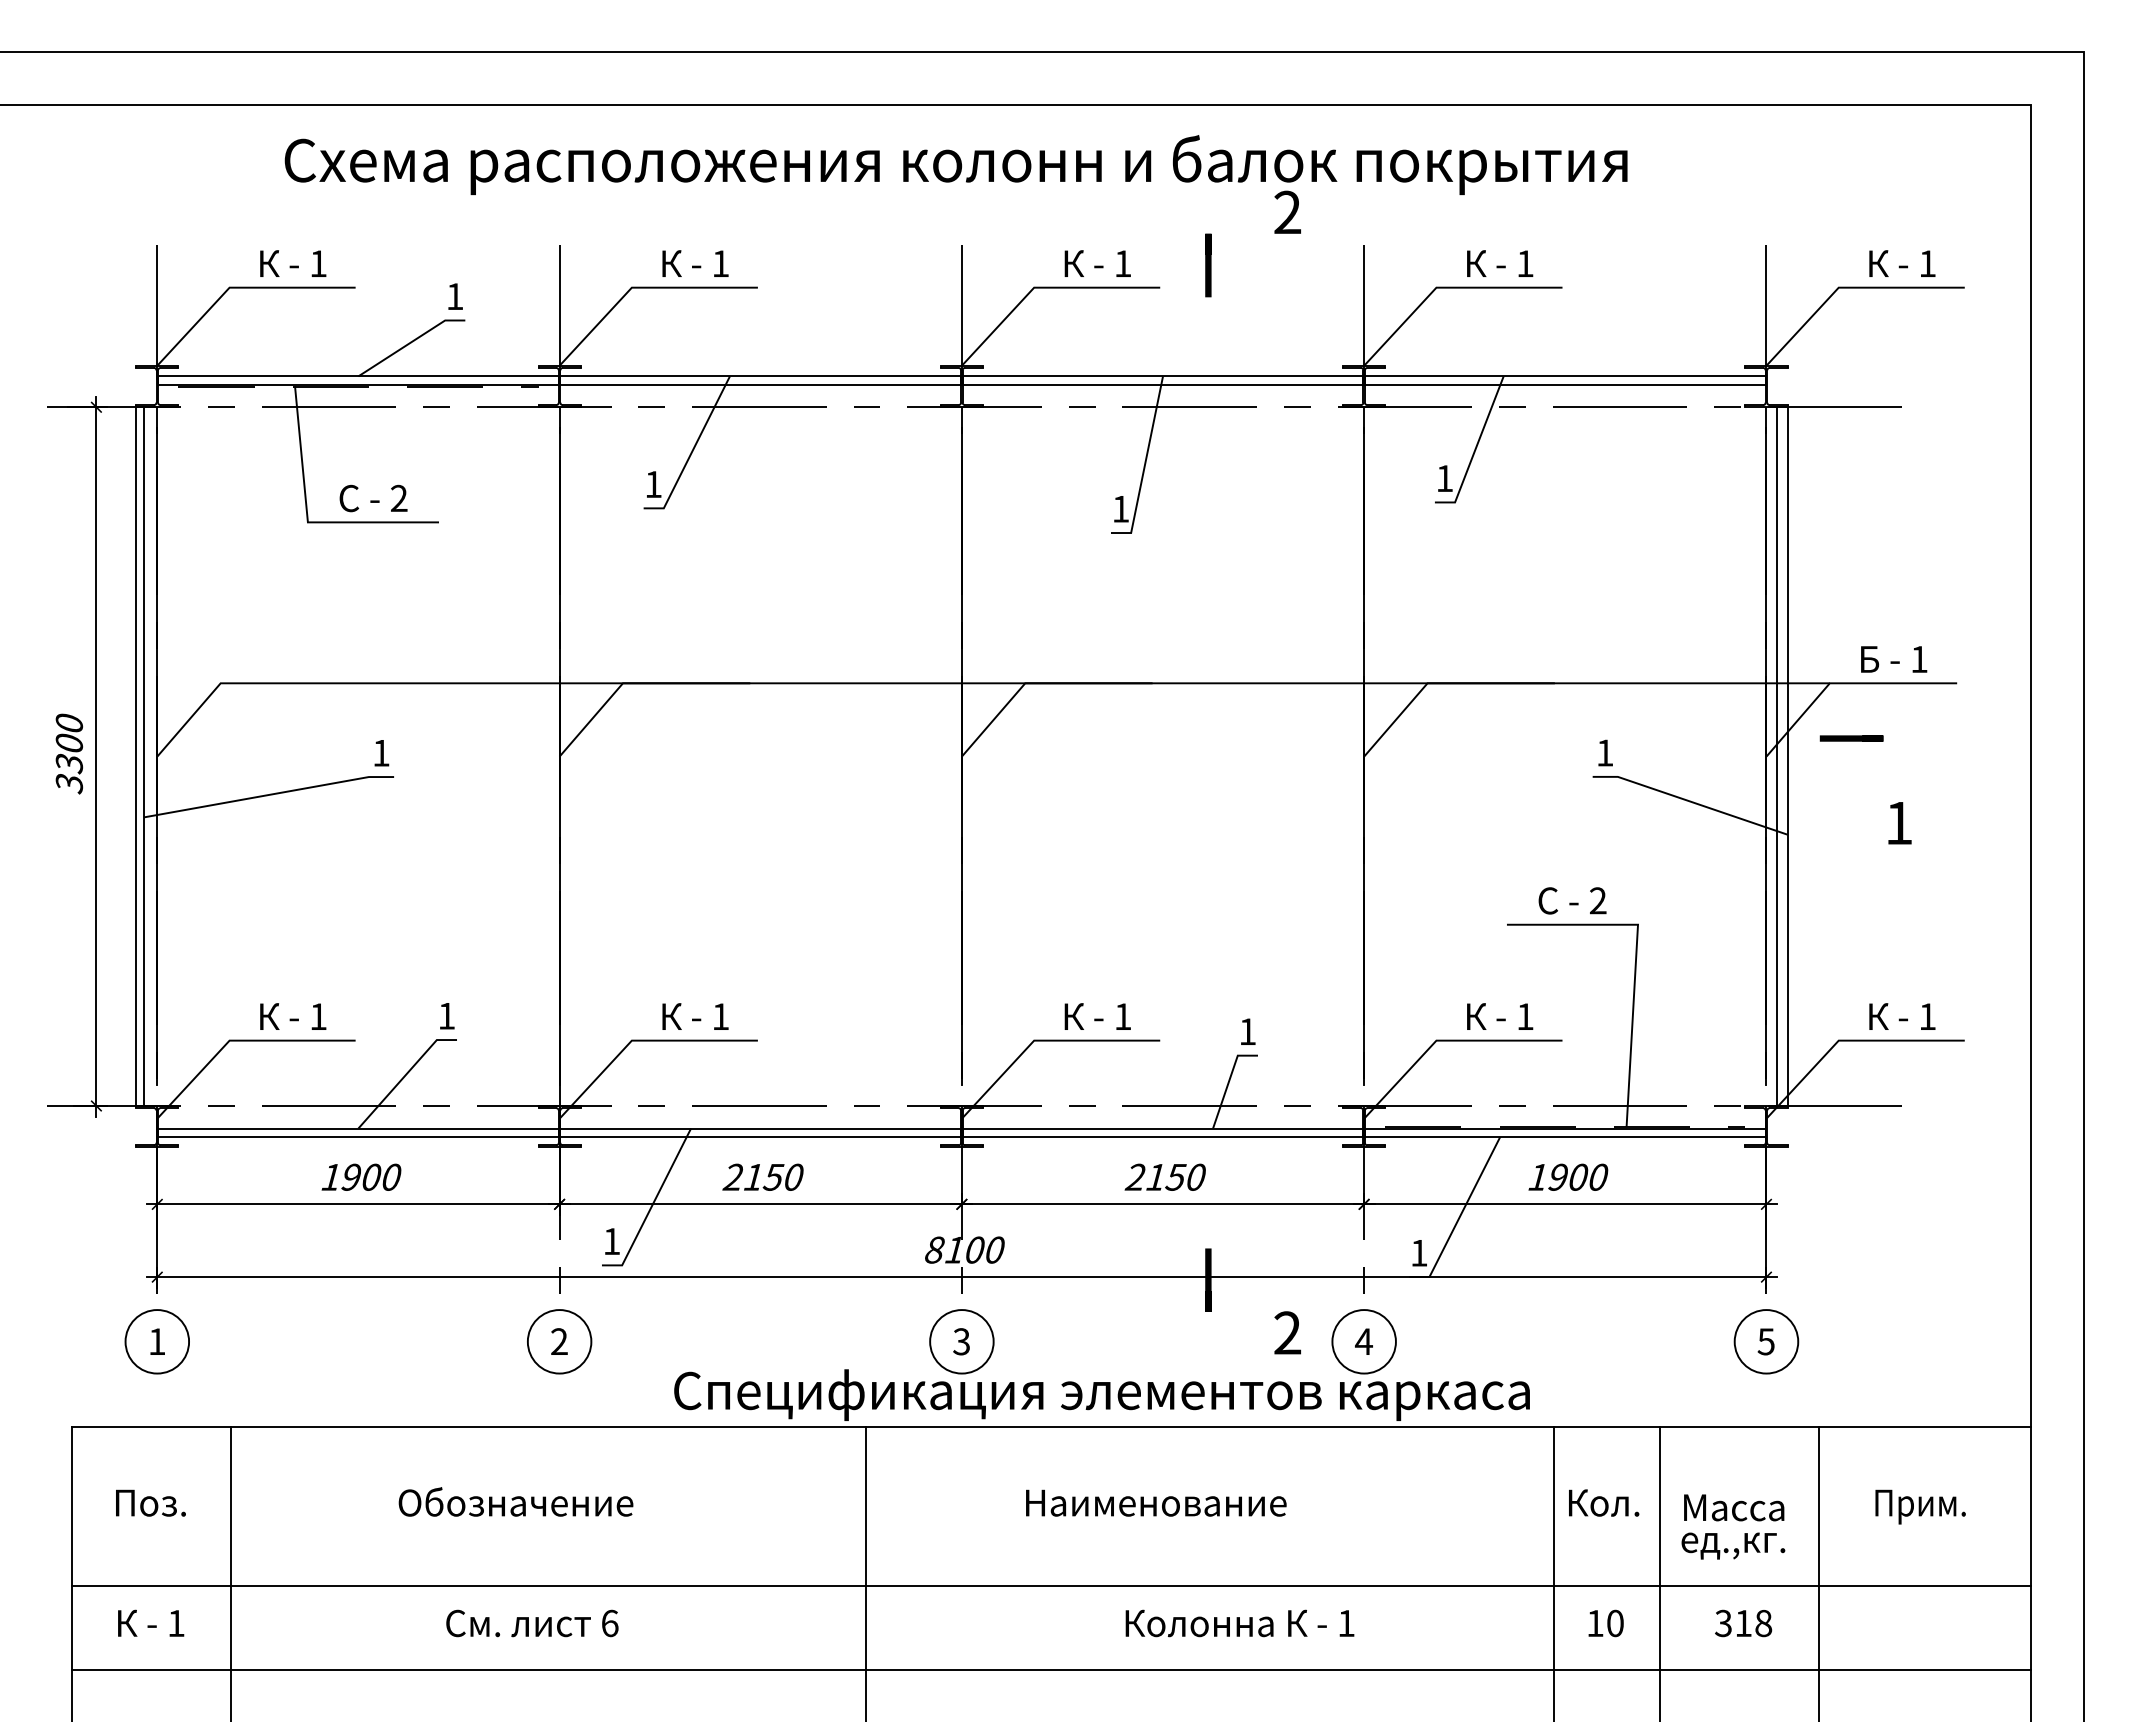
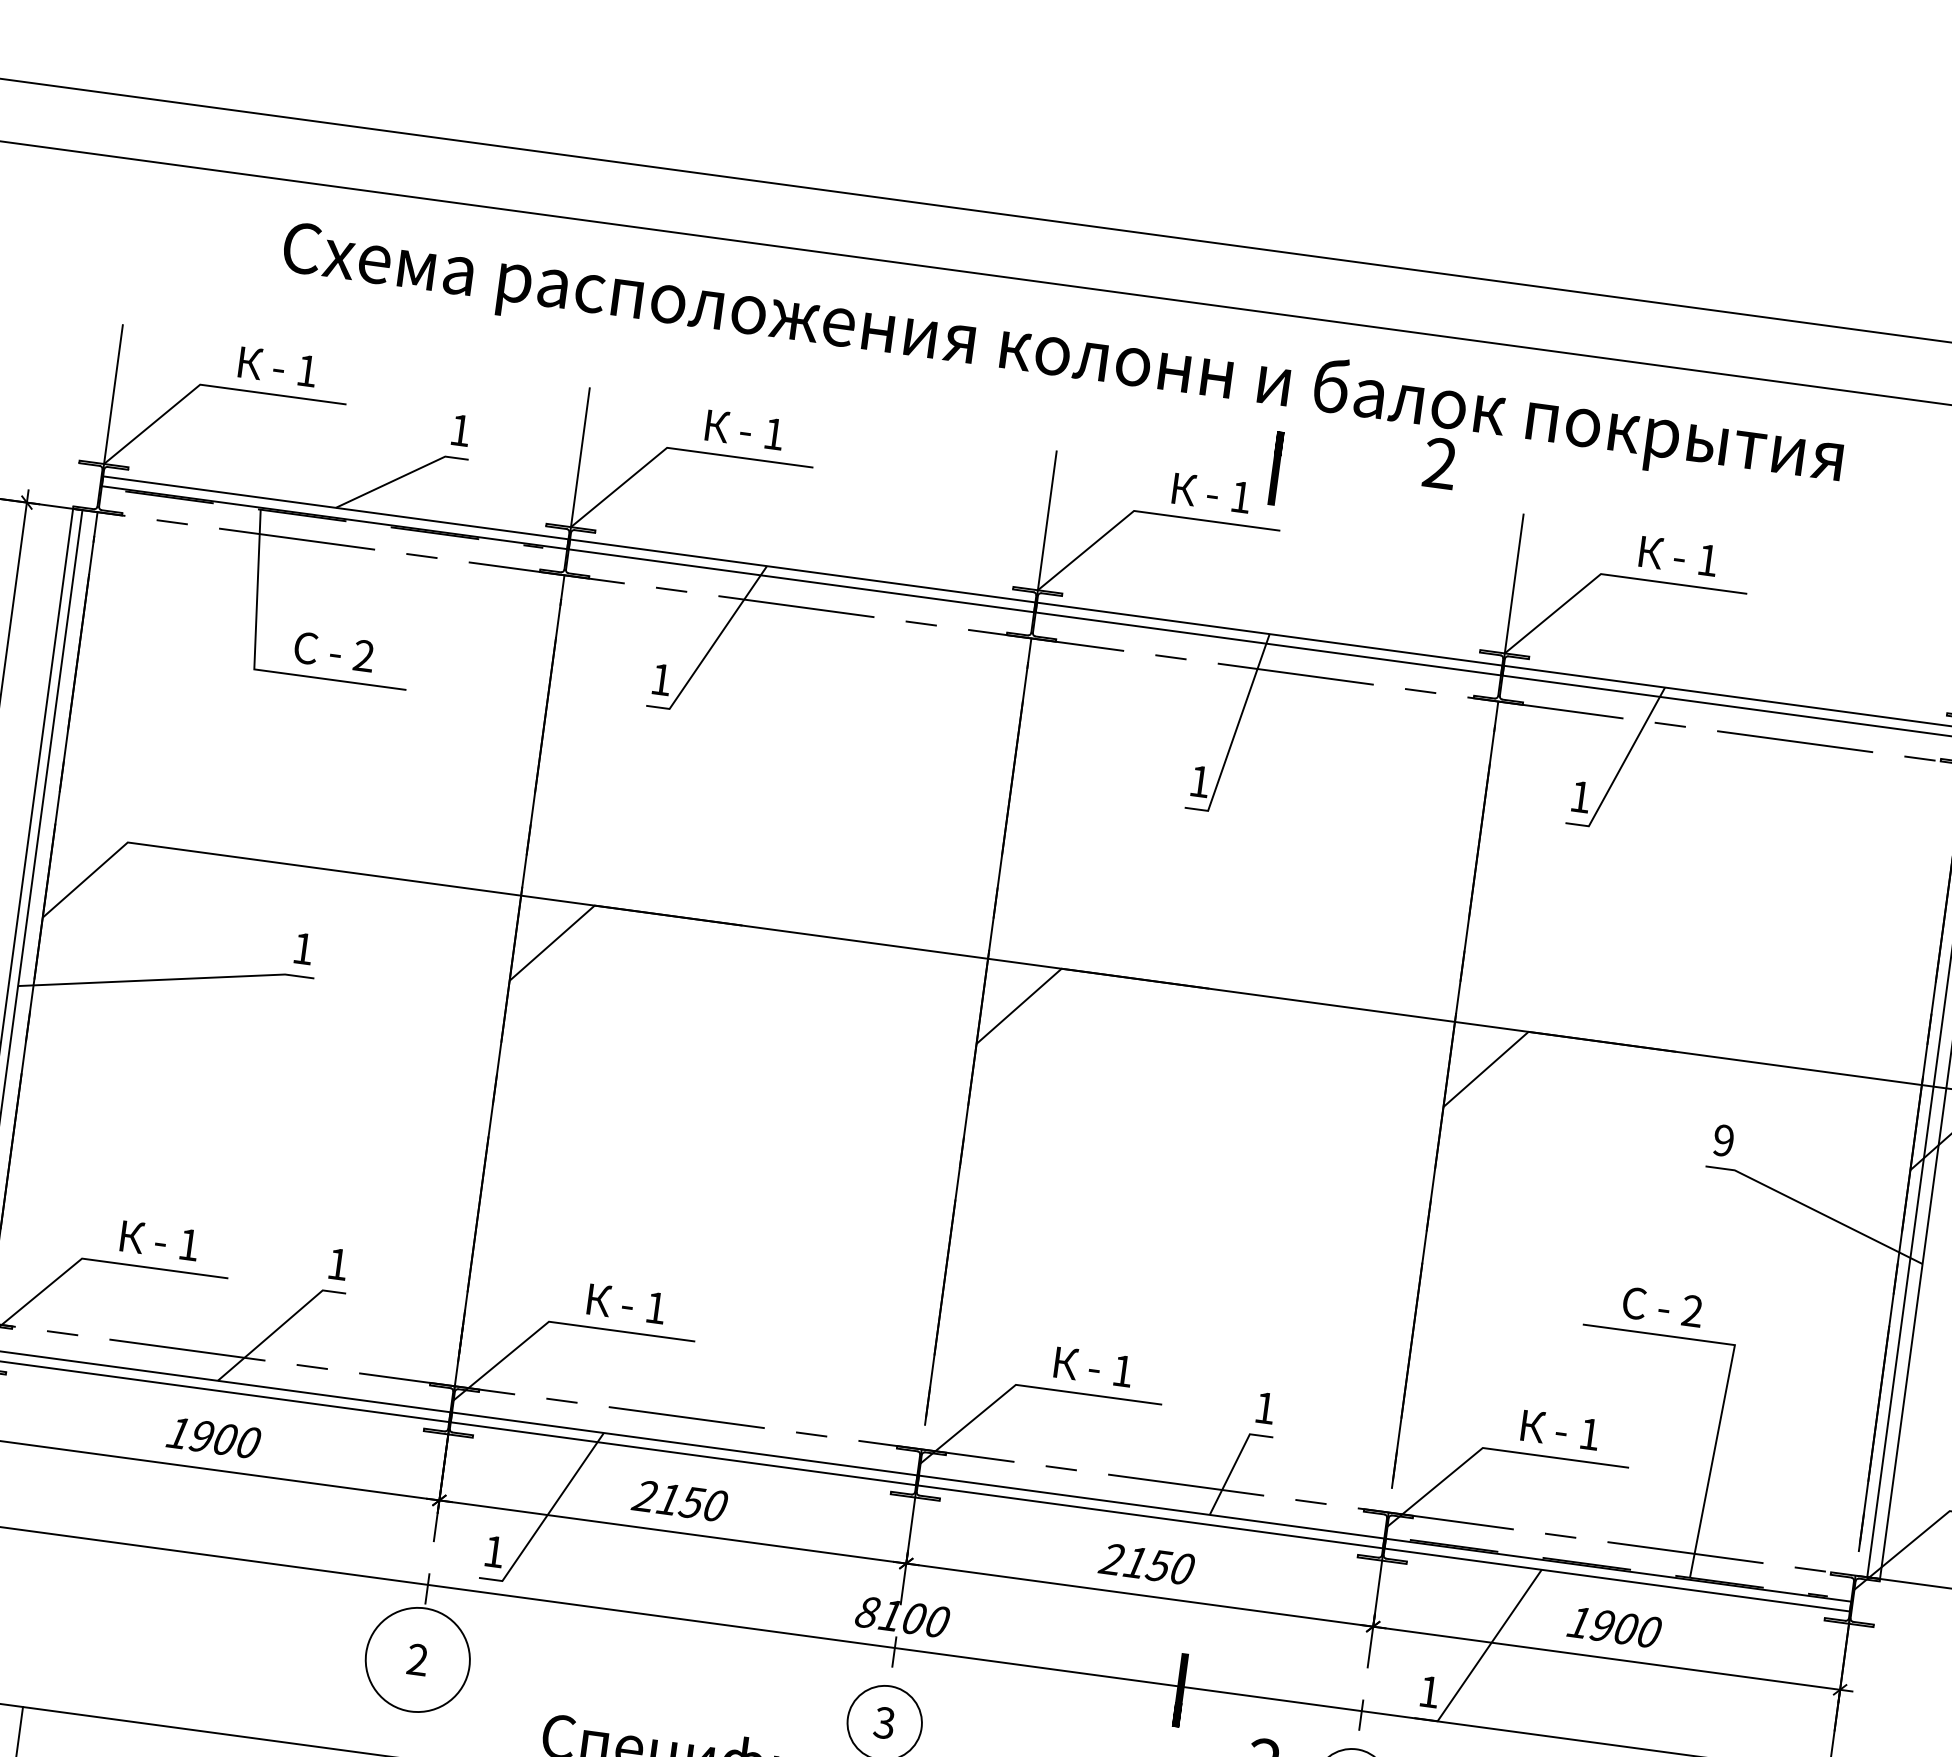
line: (1208, 265) -> (1276, 468), moved
text: (1604, 752) -> (1723, 1139), 1 -> 9
circle: (559, 1341) -> (417, 1659), size x1.4

